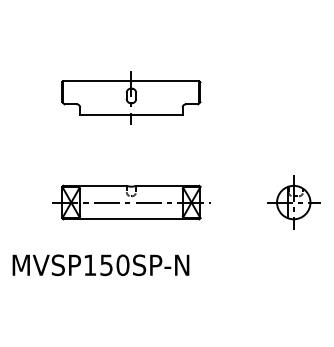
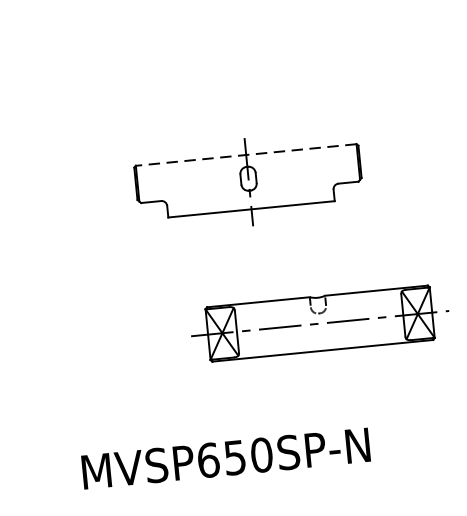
line: (131, 81) -> (246, 155), solid -> dashed
part: (131, 202) -> (320, 323), moved
text: (89, 265) -> (207, 460), MVSP150SP-N -> MVSP650SP-N

